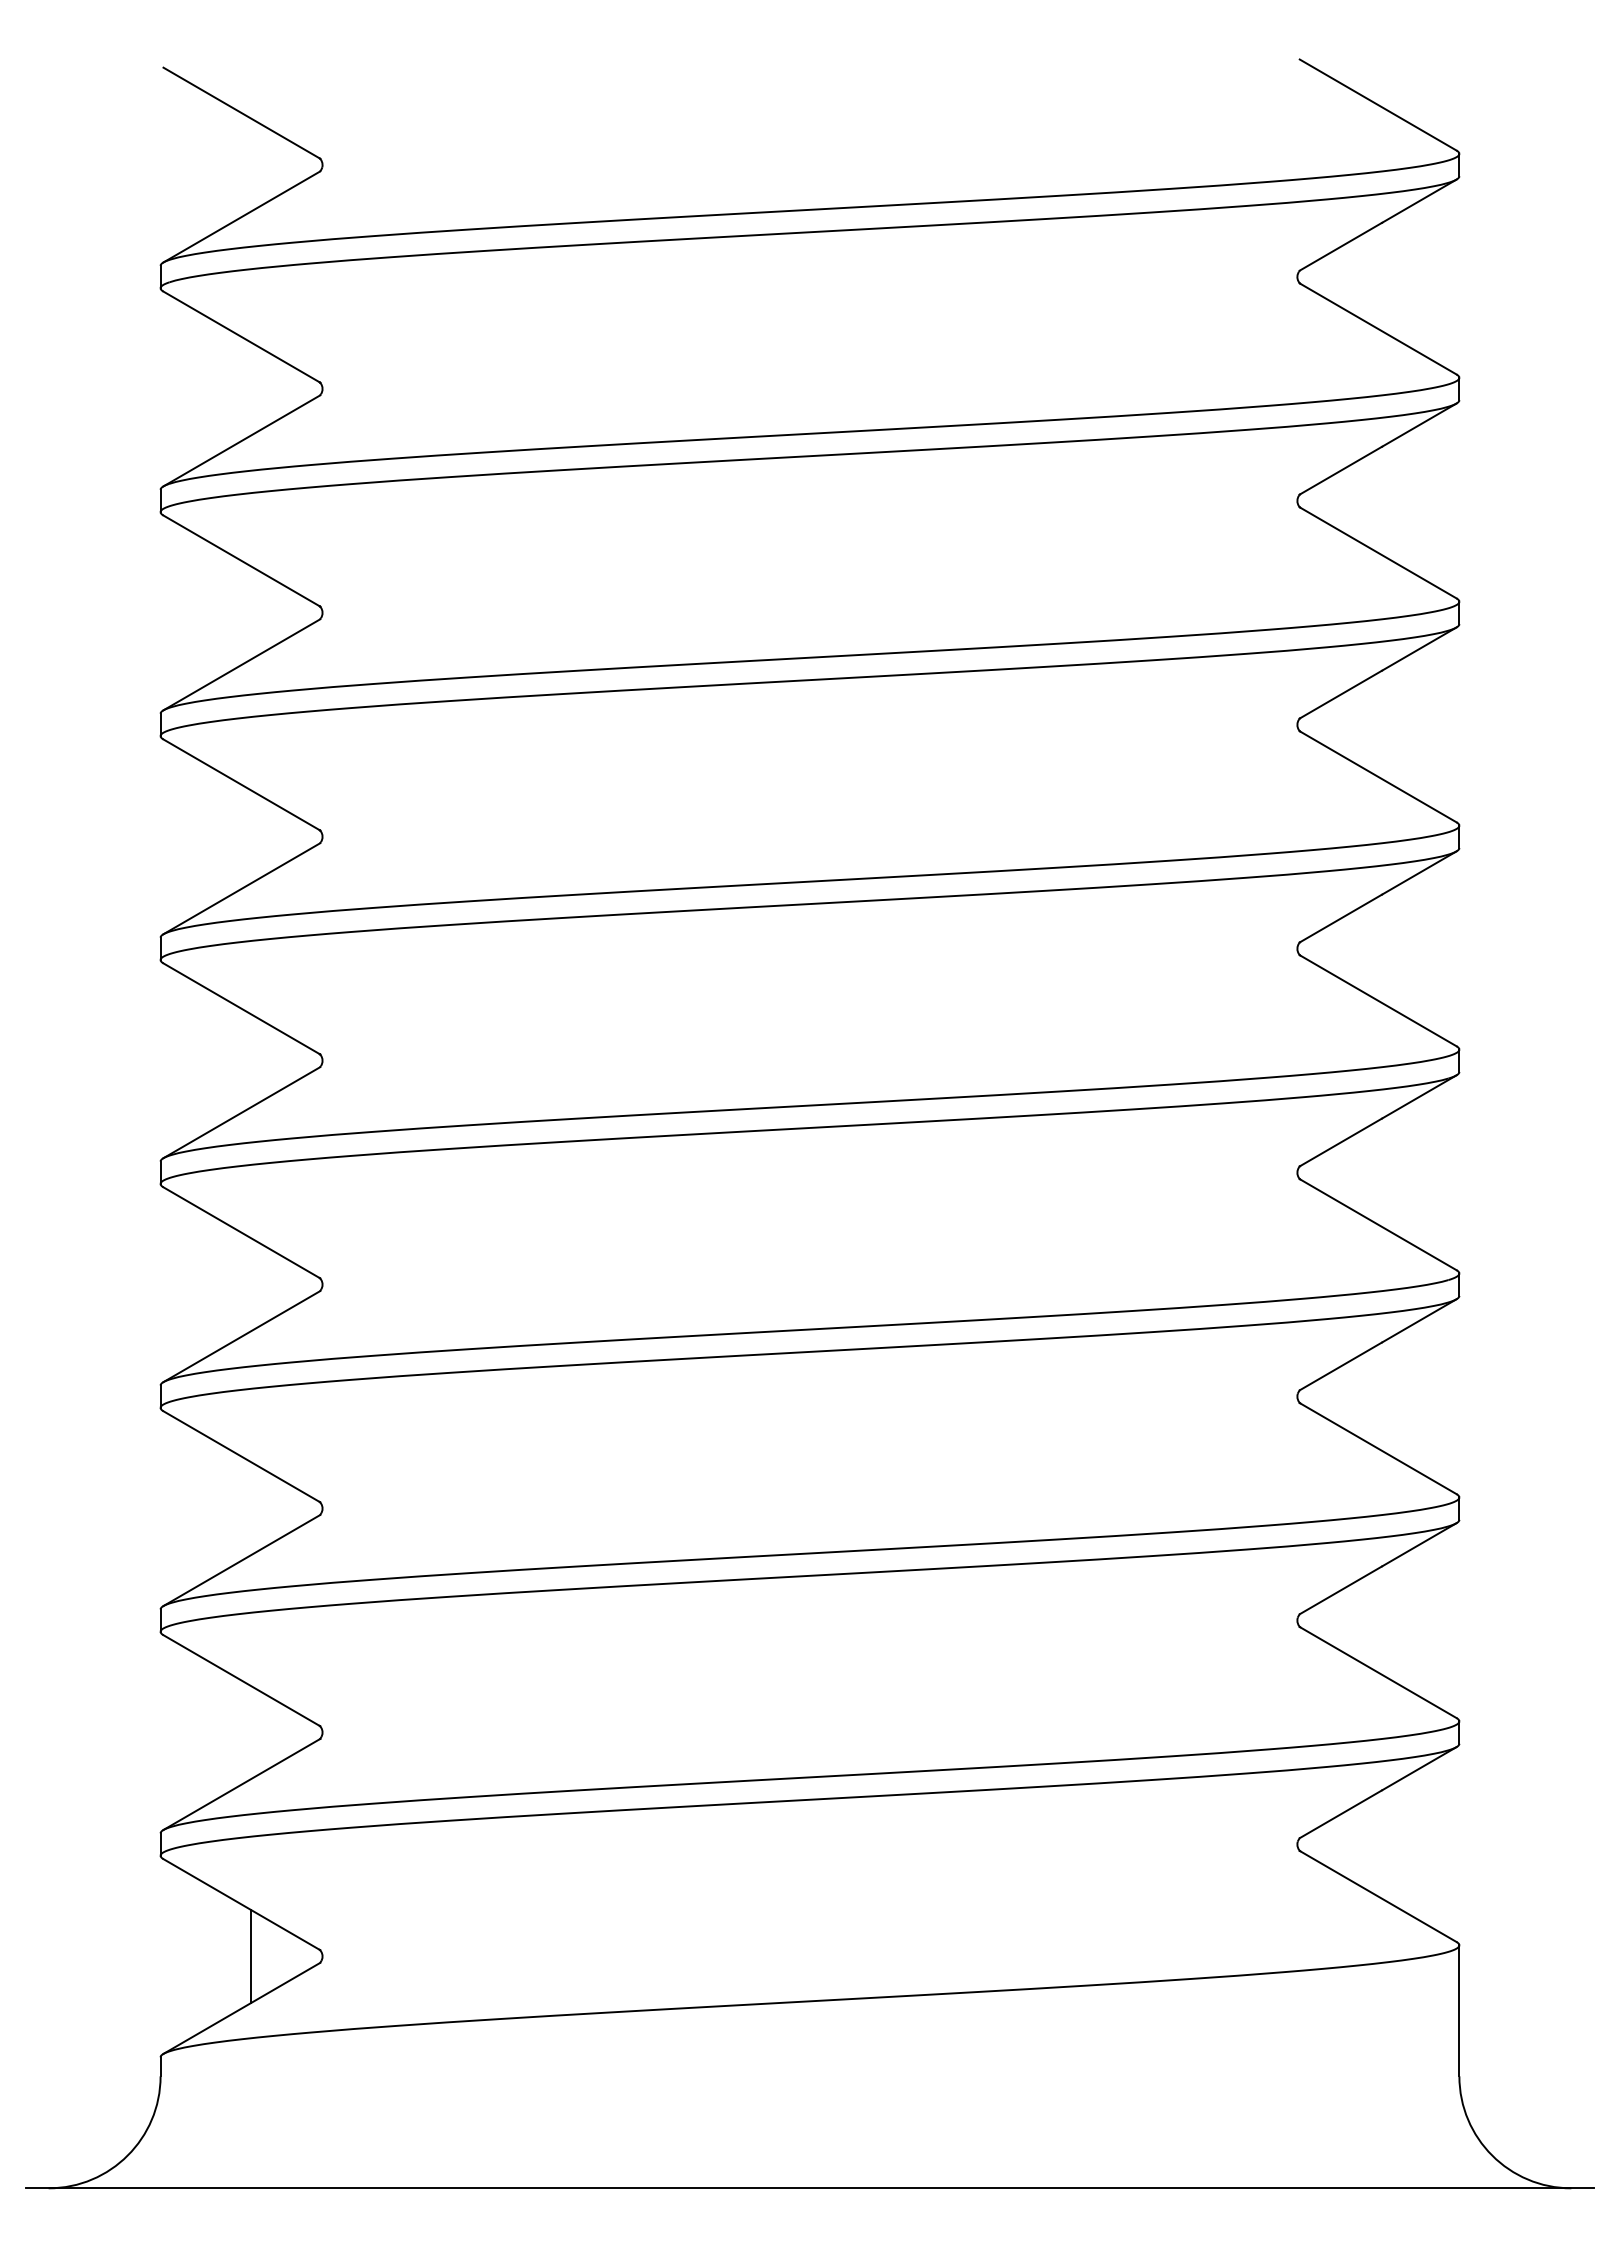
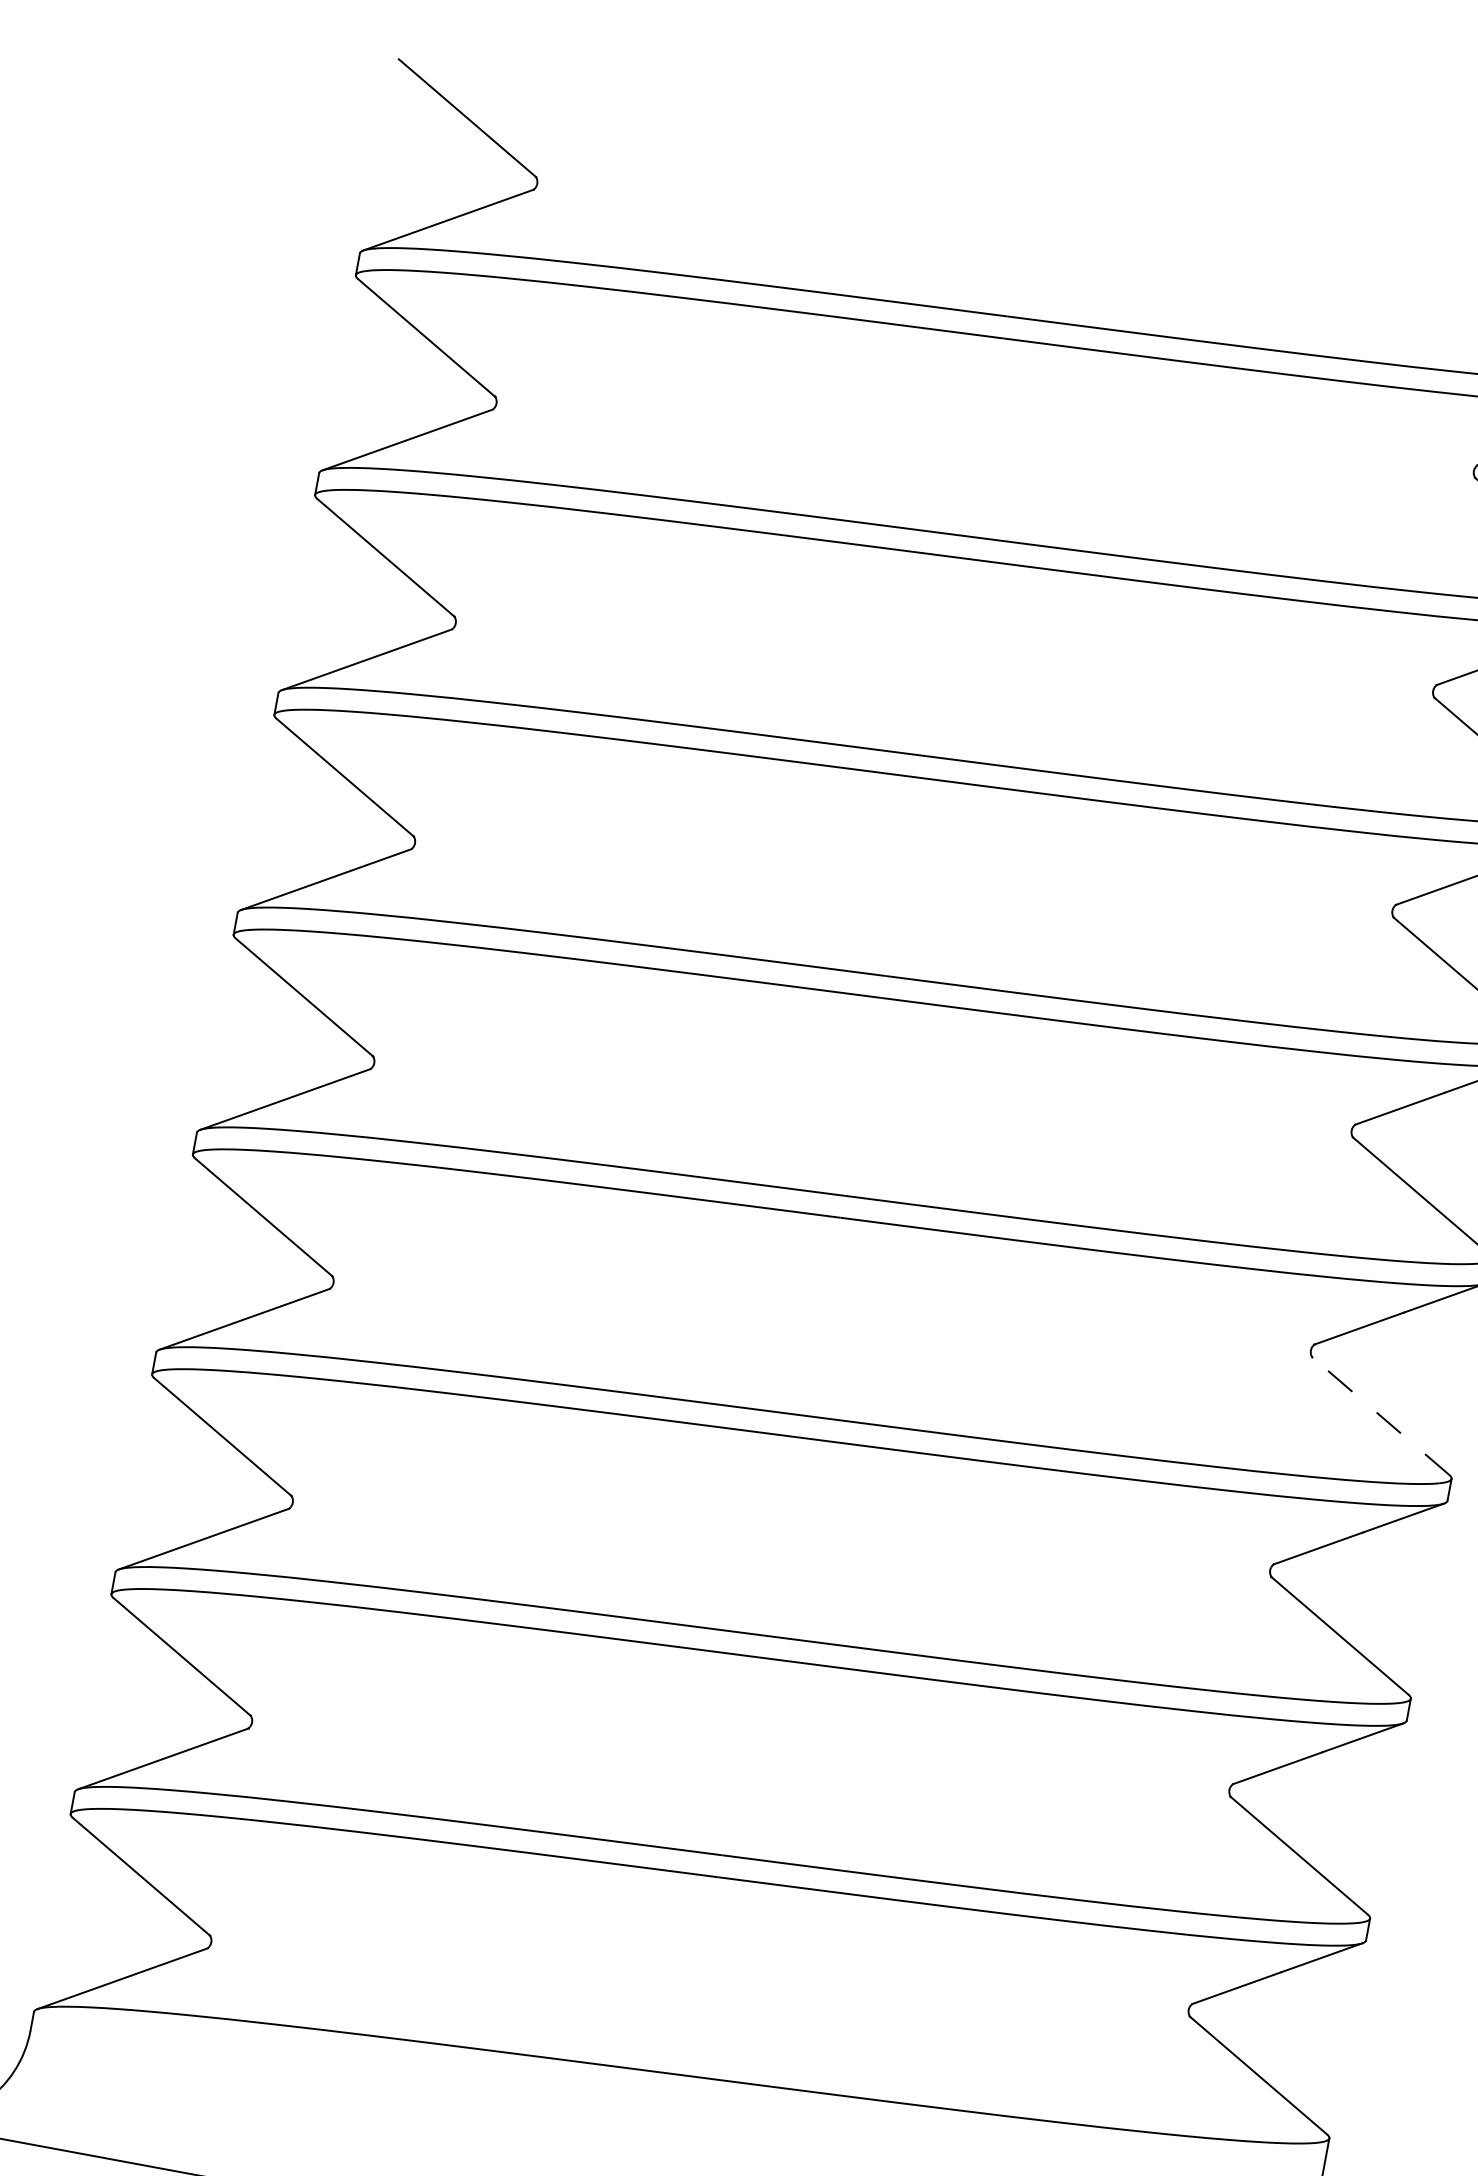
line: (1378, 1224) -> (1381, 1415), solid -> dashed
line: (251, 1956) -> (141, 1929), removed

